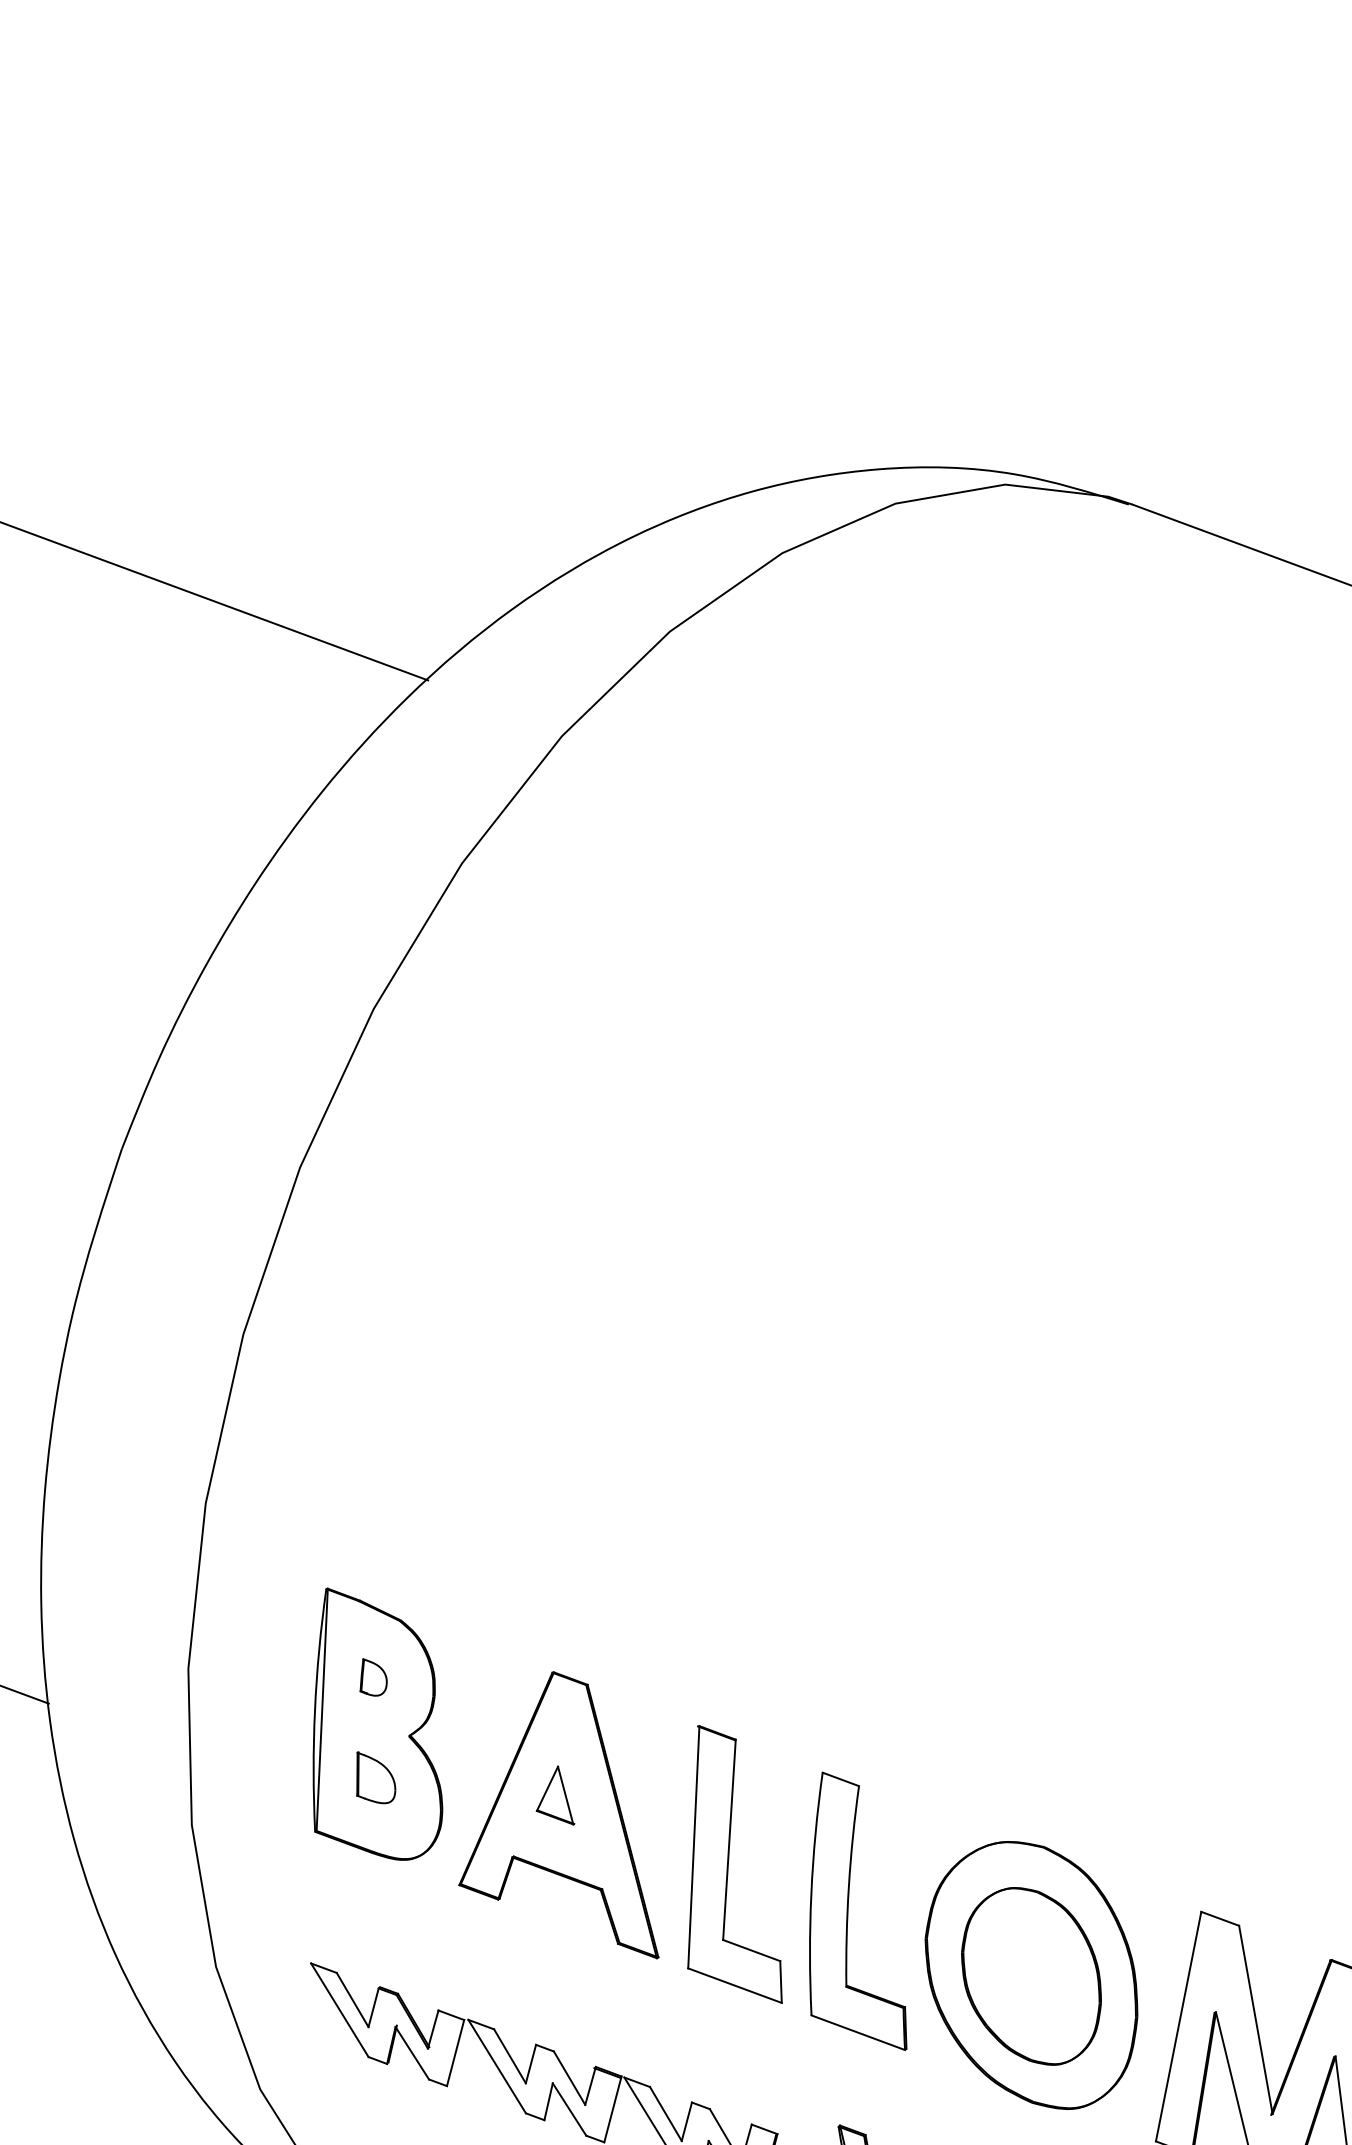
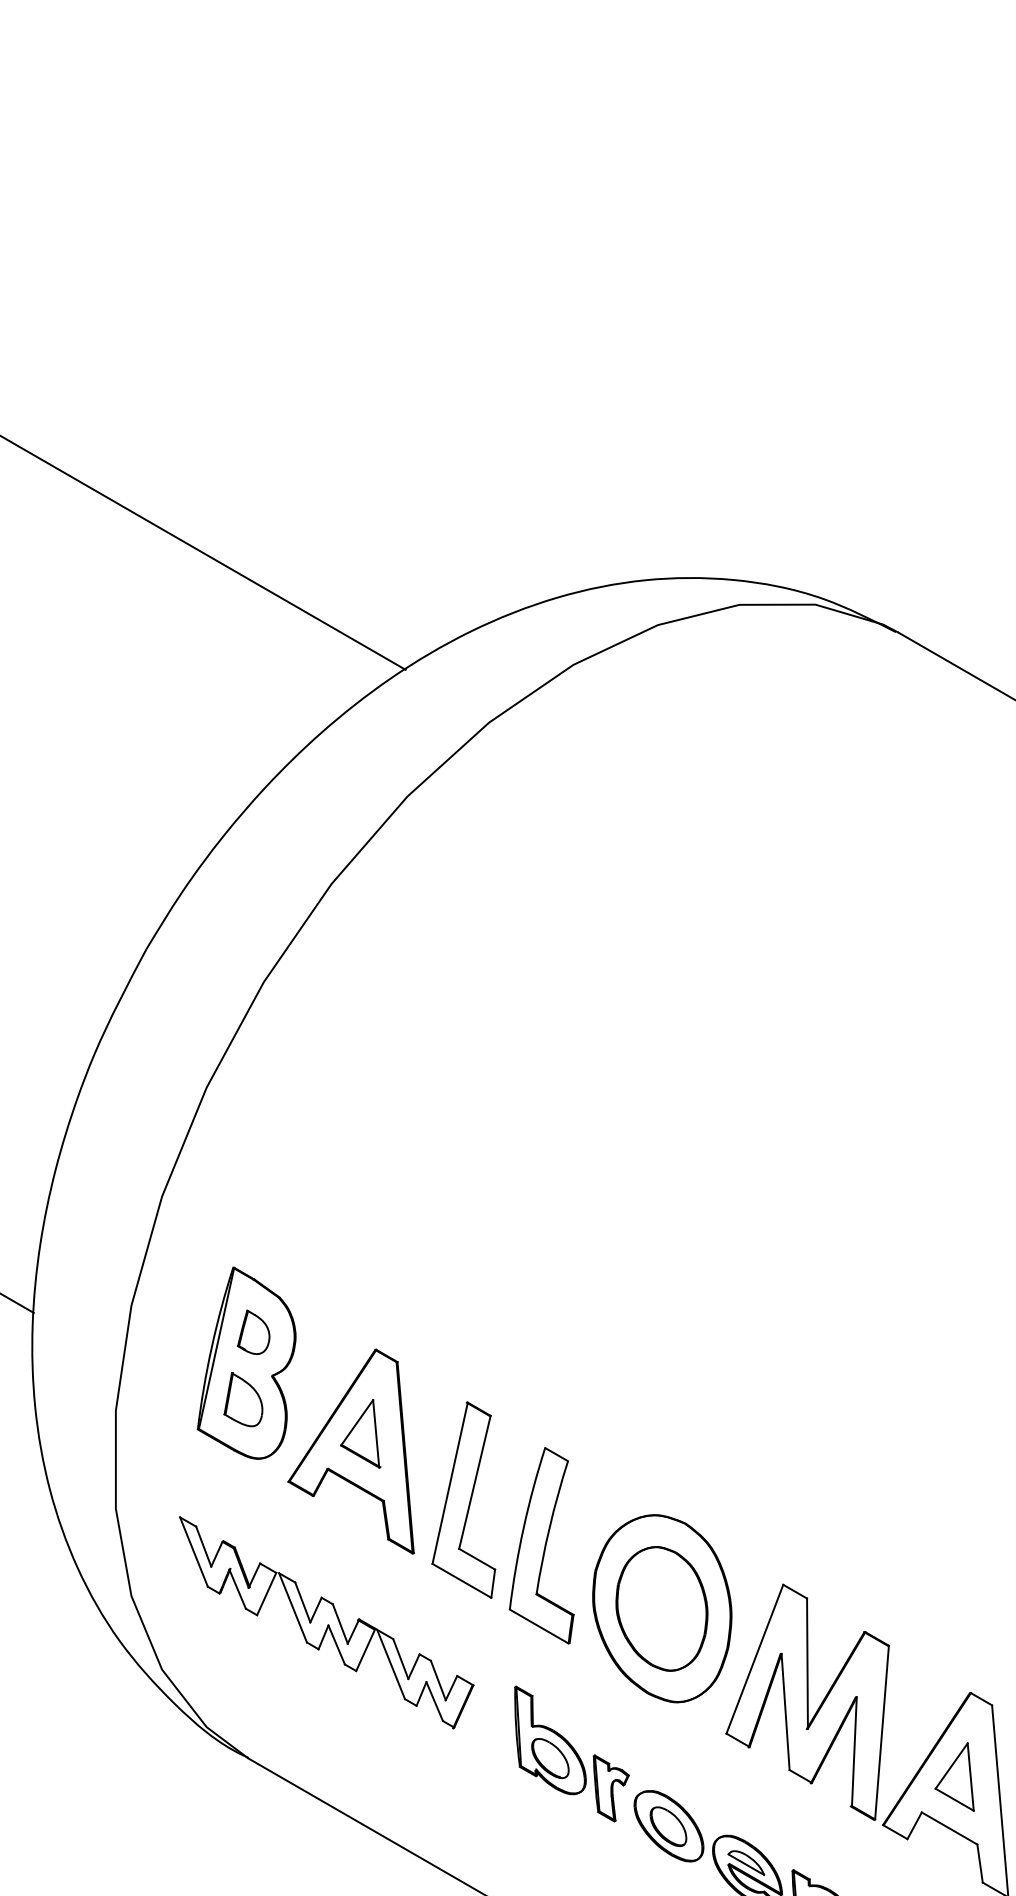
part: (371, 1676) -> (253, 1331), size x1.67
part: (373, 1777) -> (243, 1399), size x1.43
part: (551, 1797) -> (360, 1433), size x1.67

